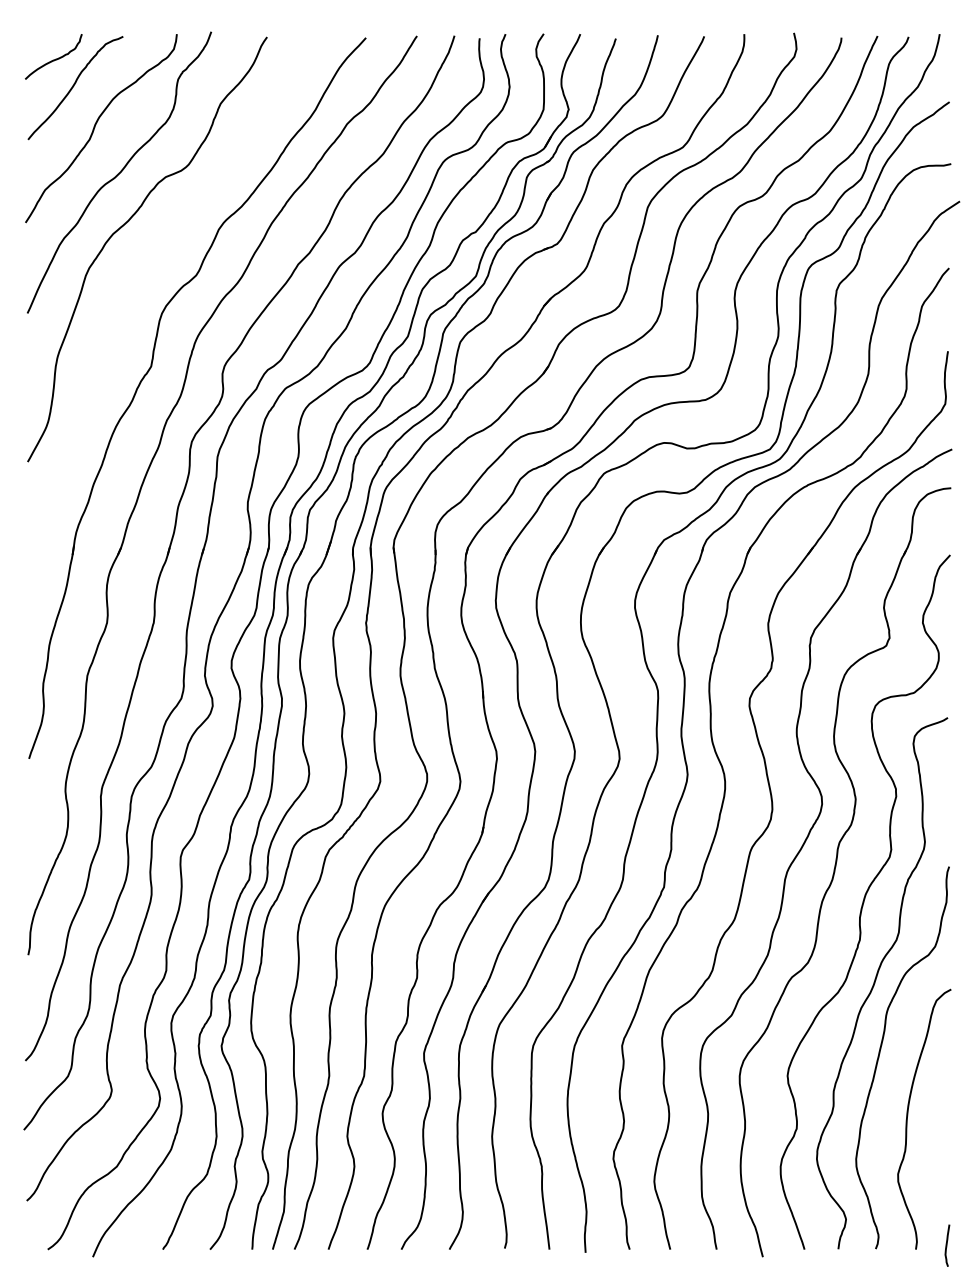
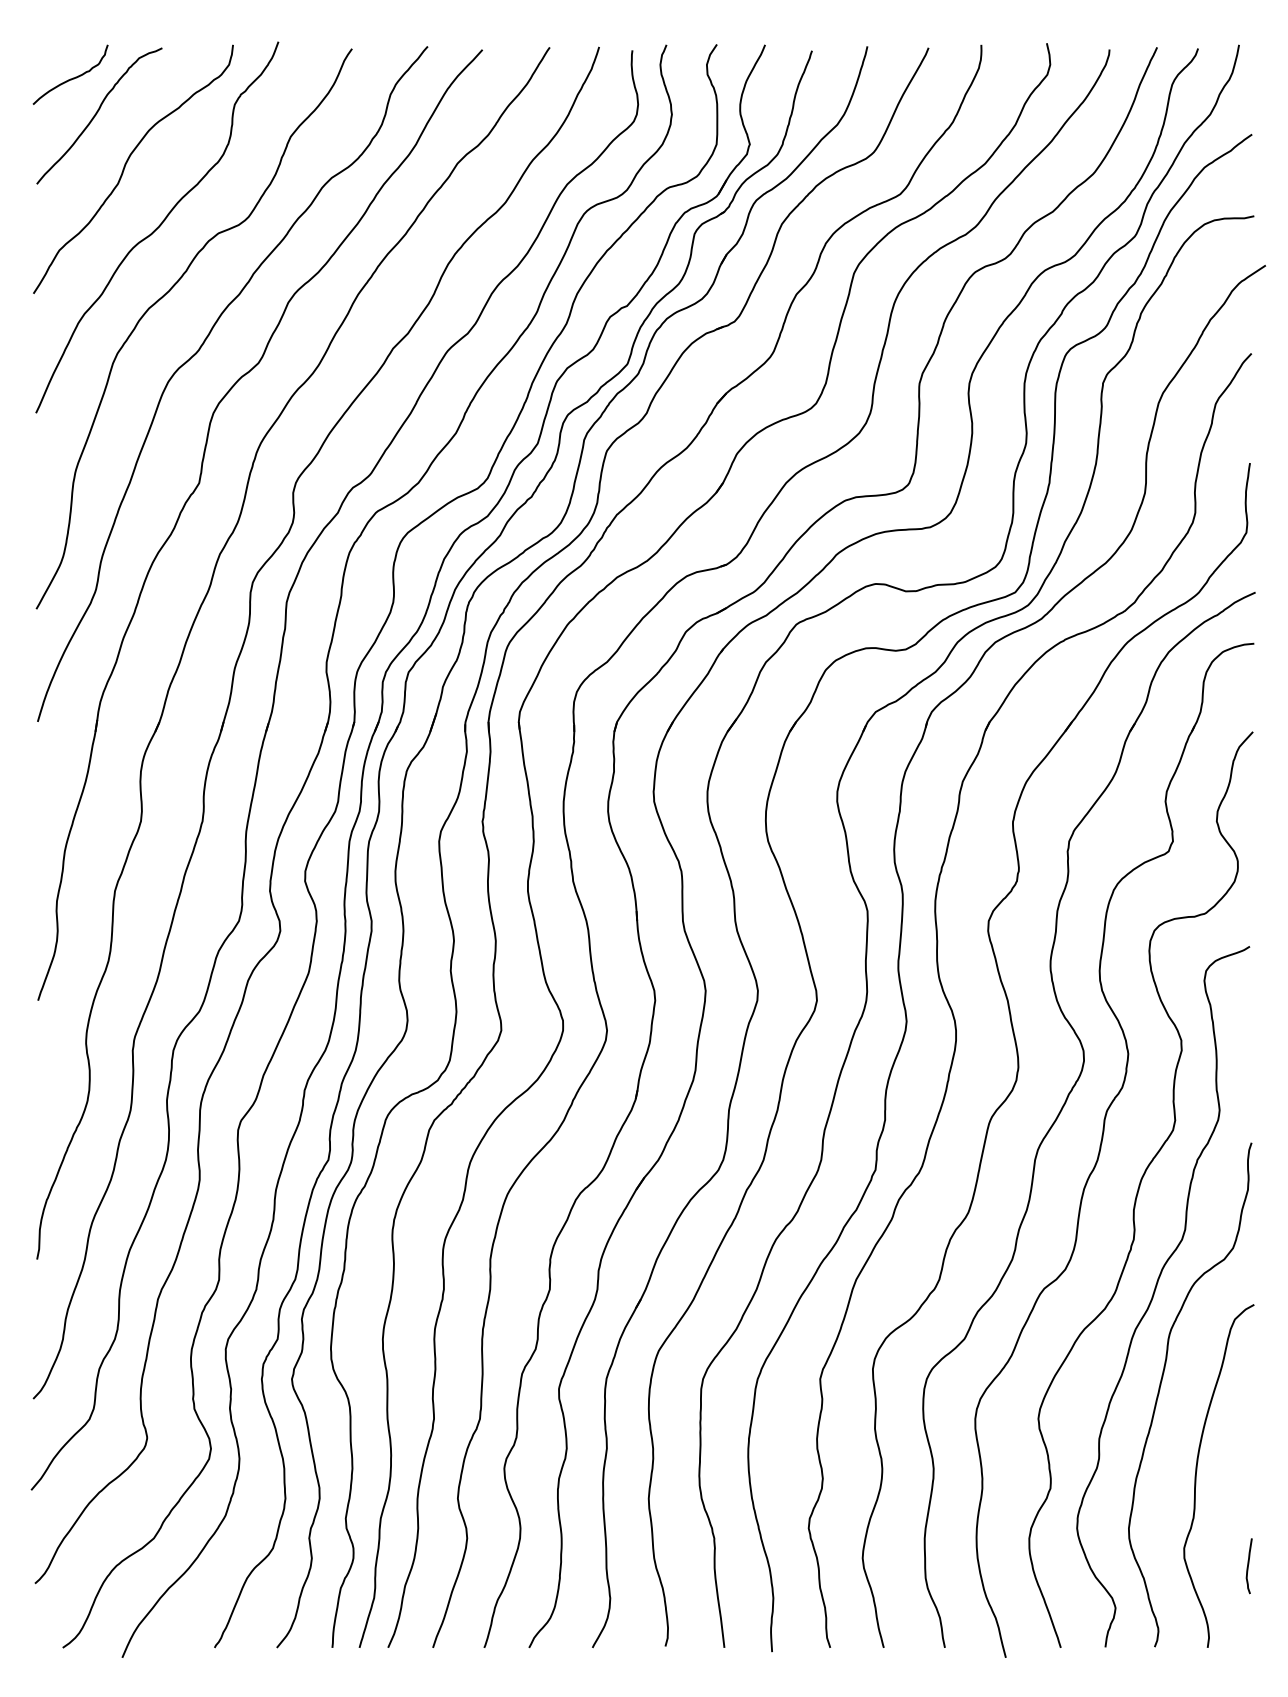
curve: (151, 266) -> (199, 351), added
curve: (947, 1245) -> (1249, 1565), moved

